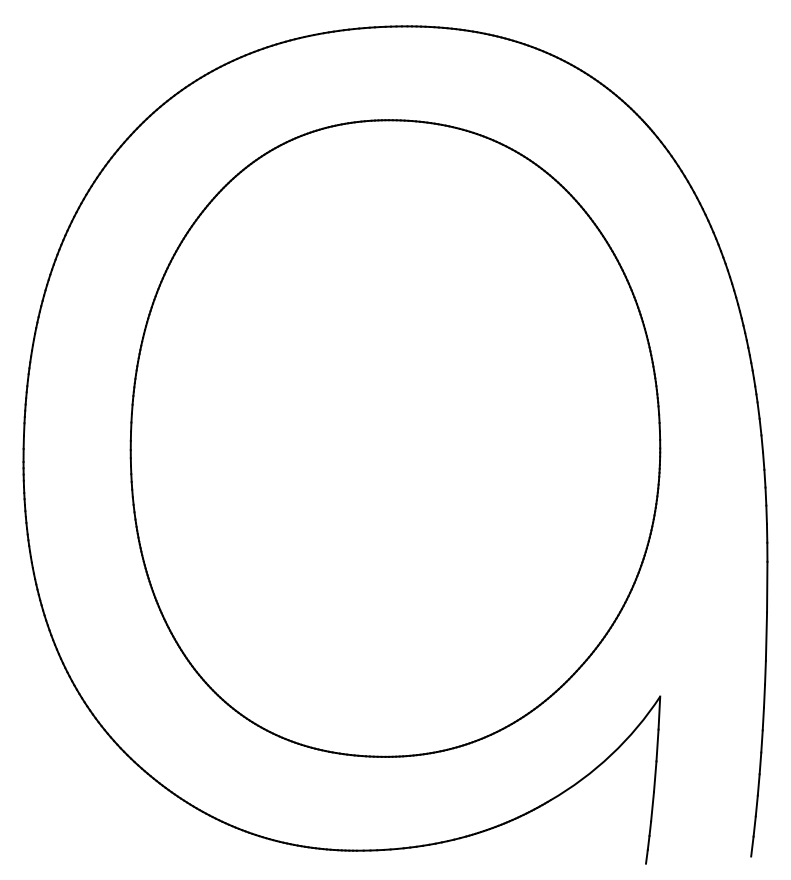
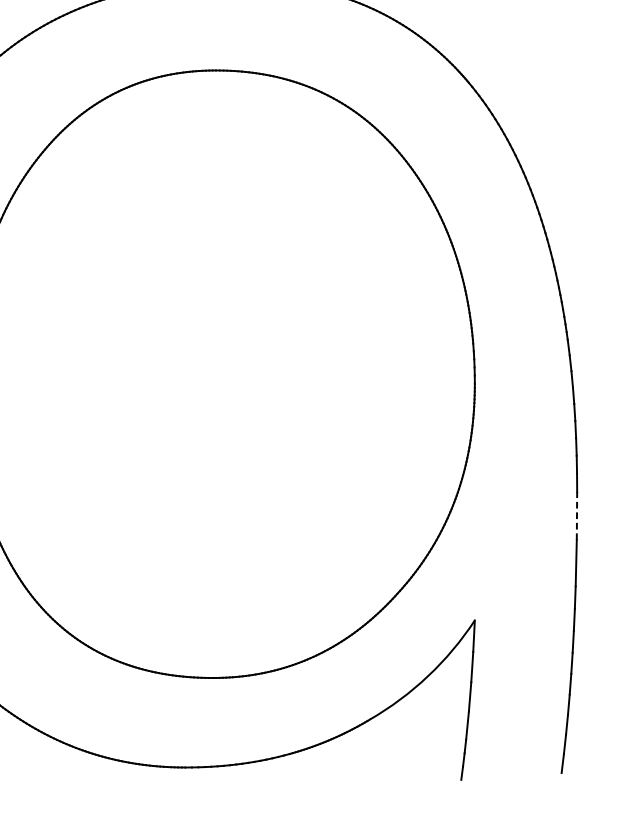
line: (767, 586) -> (577, 515), solid -> dashed

